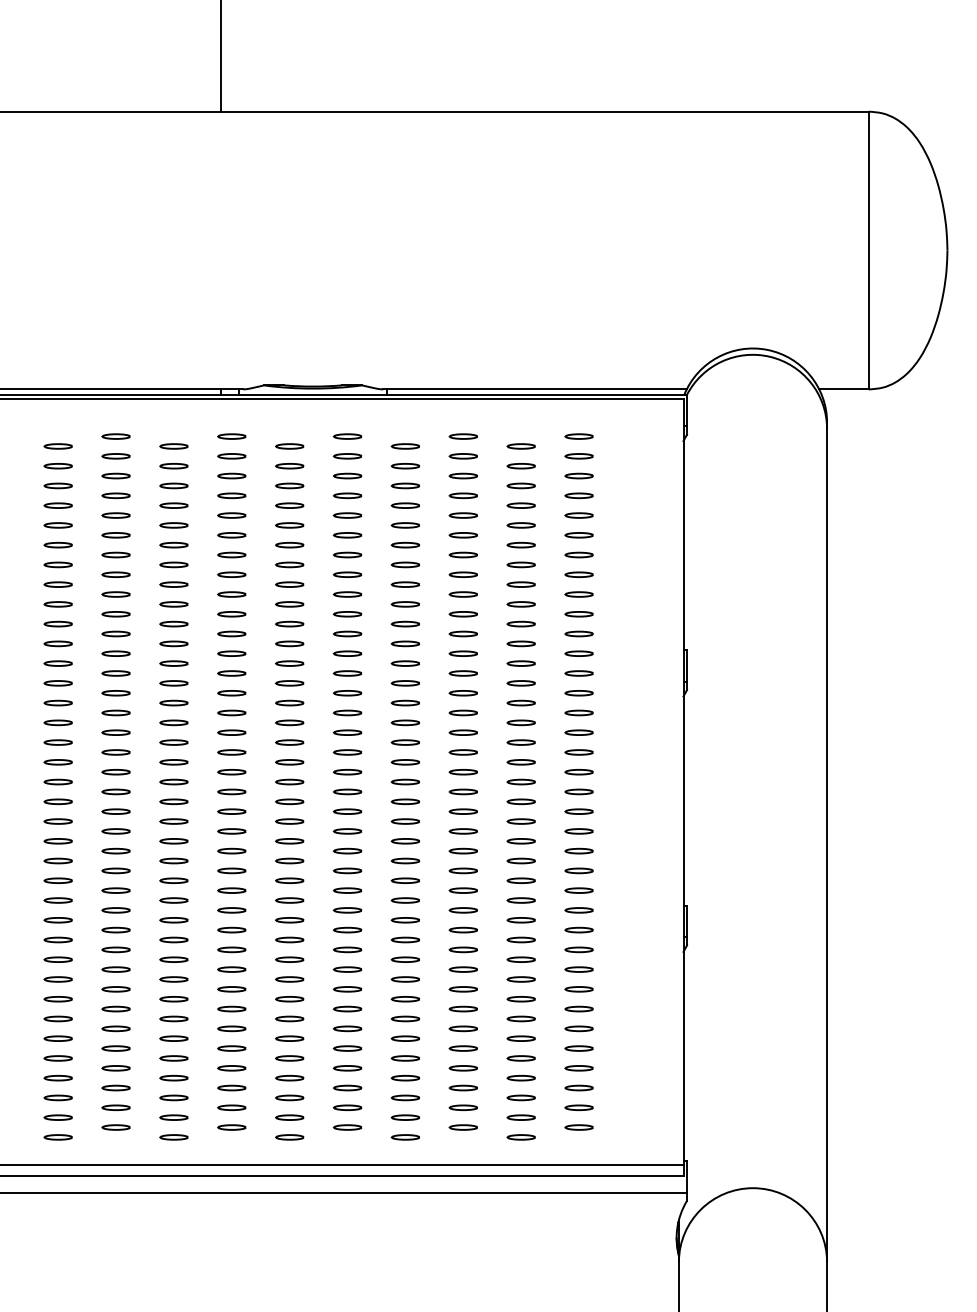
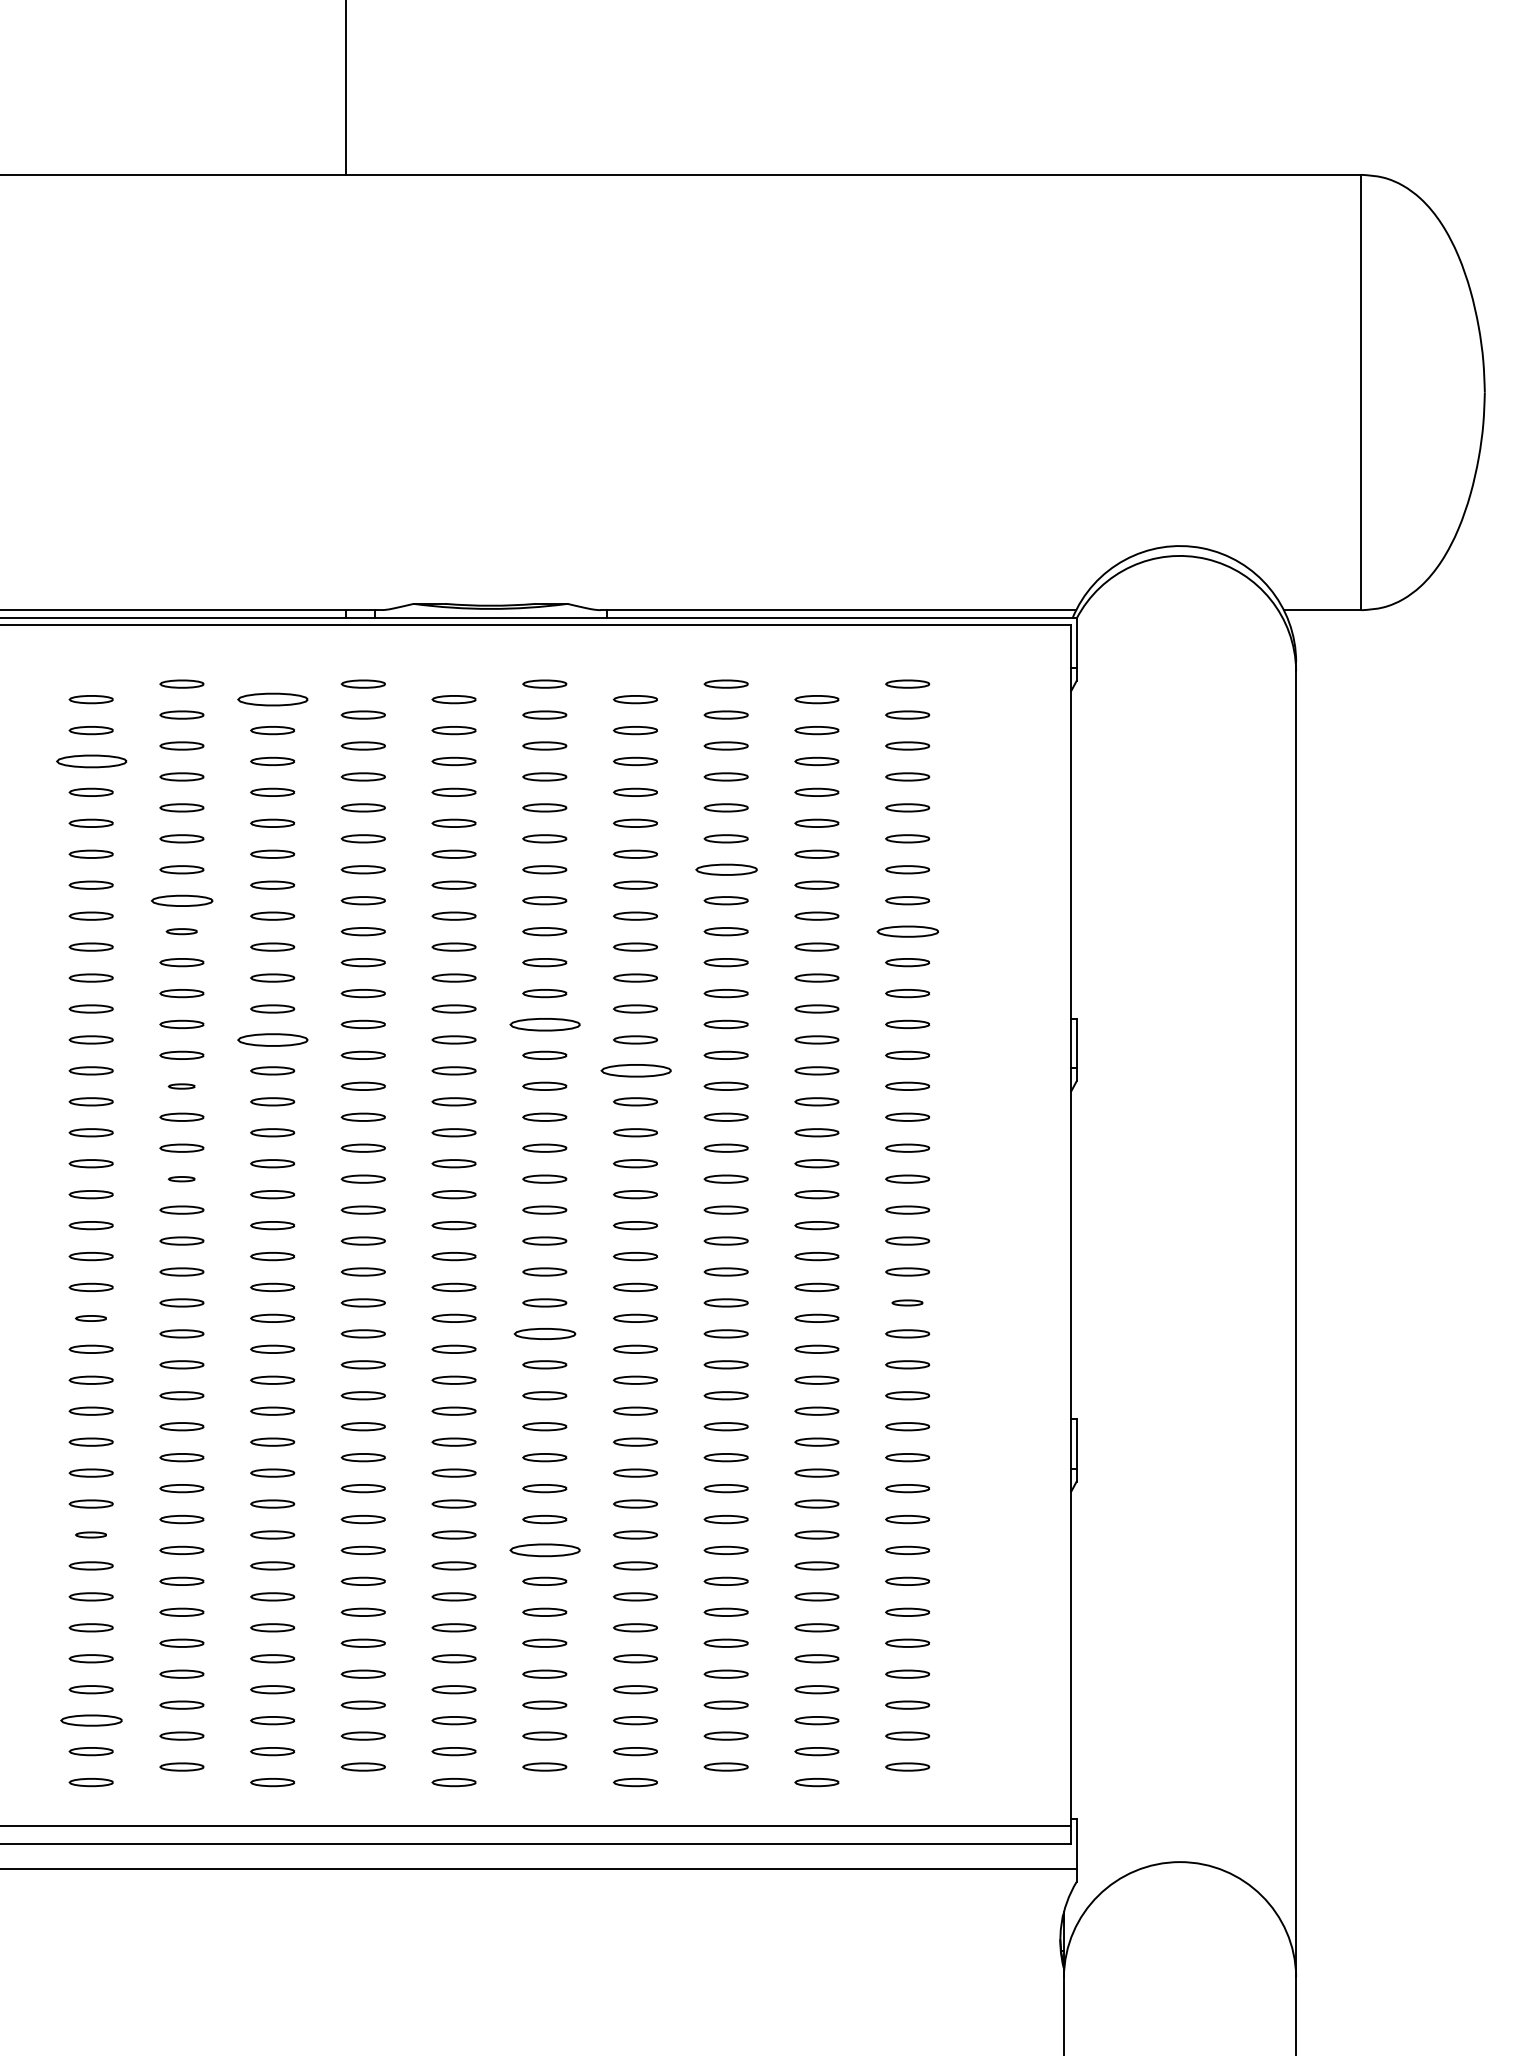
part: (173, 446) -> (271, 699), size x1.6
part: (57, 485) -> (89, 760), size x1.6
part: (462, 554) -> (724, 868), size x1.4
part: (115, 574) -> (180, 900), size x1.4
part: (115, 594) -> (180, 931), size x0.7
part: (578, 594) -> (906, 931), size x1.4
part: (347, 653) -> (544, 1024), size x1.6
part: (173, 663) -> (271, 1039), size x1.6
part: (404, 683) -> (633, 1071), size x1.6
part: (115, 693) -> (180, 1086), size x0.6
part: (115, 752) -> (180, 1179), size x0.6
part: (578, 831) -> (906, 1303), size x0.7
part: (57, 841) -> (89, 1318), size x0.7
part: (347, 850) -> (544, 1332), size x1.4
part: (57, 979) -> (89, 1535), size x0.7
part: (347, 989) -> (544, 1550), size x1.6
part: (57, 1097) -> (89, 1719), size x1.4

